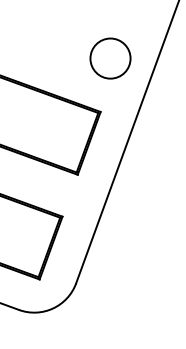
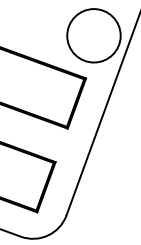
circle: (110, 58) -> (93, 35), size x1.67

